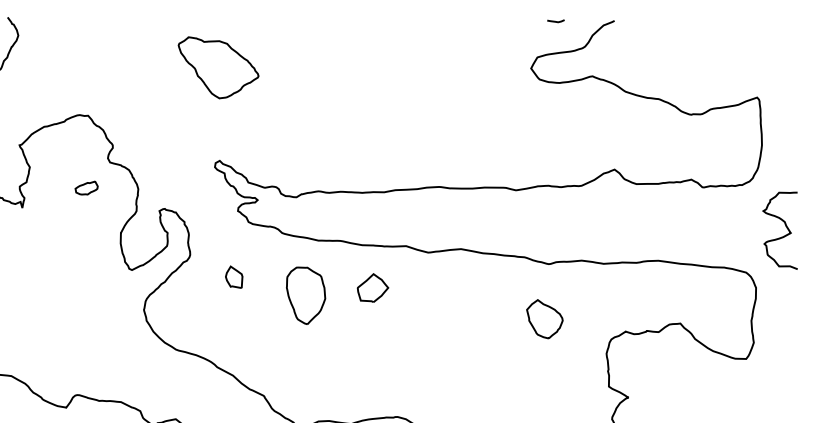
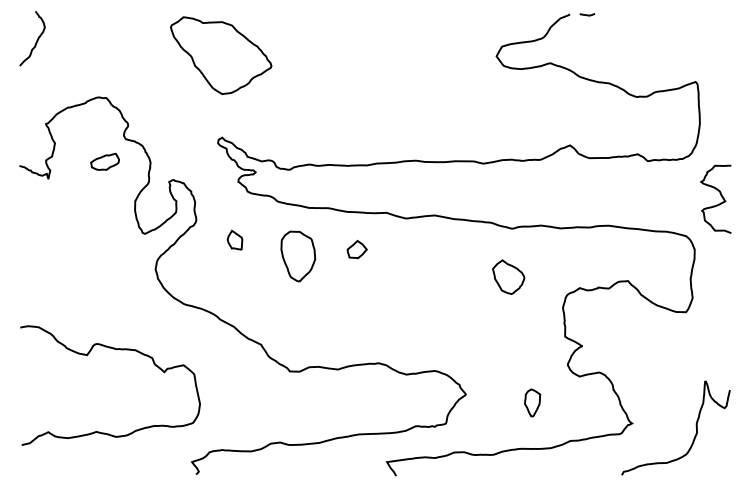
line: (556, 20) -> (587, 14), moved
part: (218, 67) -> (221, 55), size x1.43
part: (86, 187) -> (104, 161), size x1.43
part: (372, 287) -> (356, 249), size x0.71

